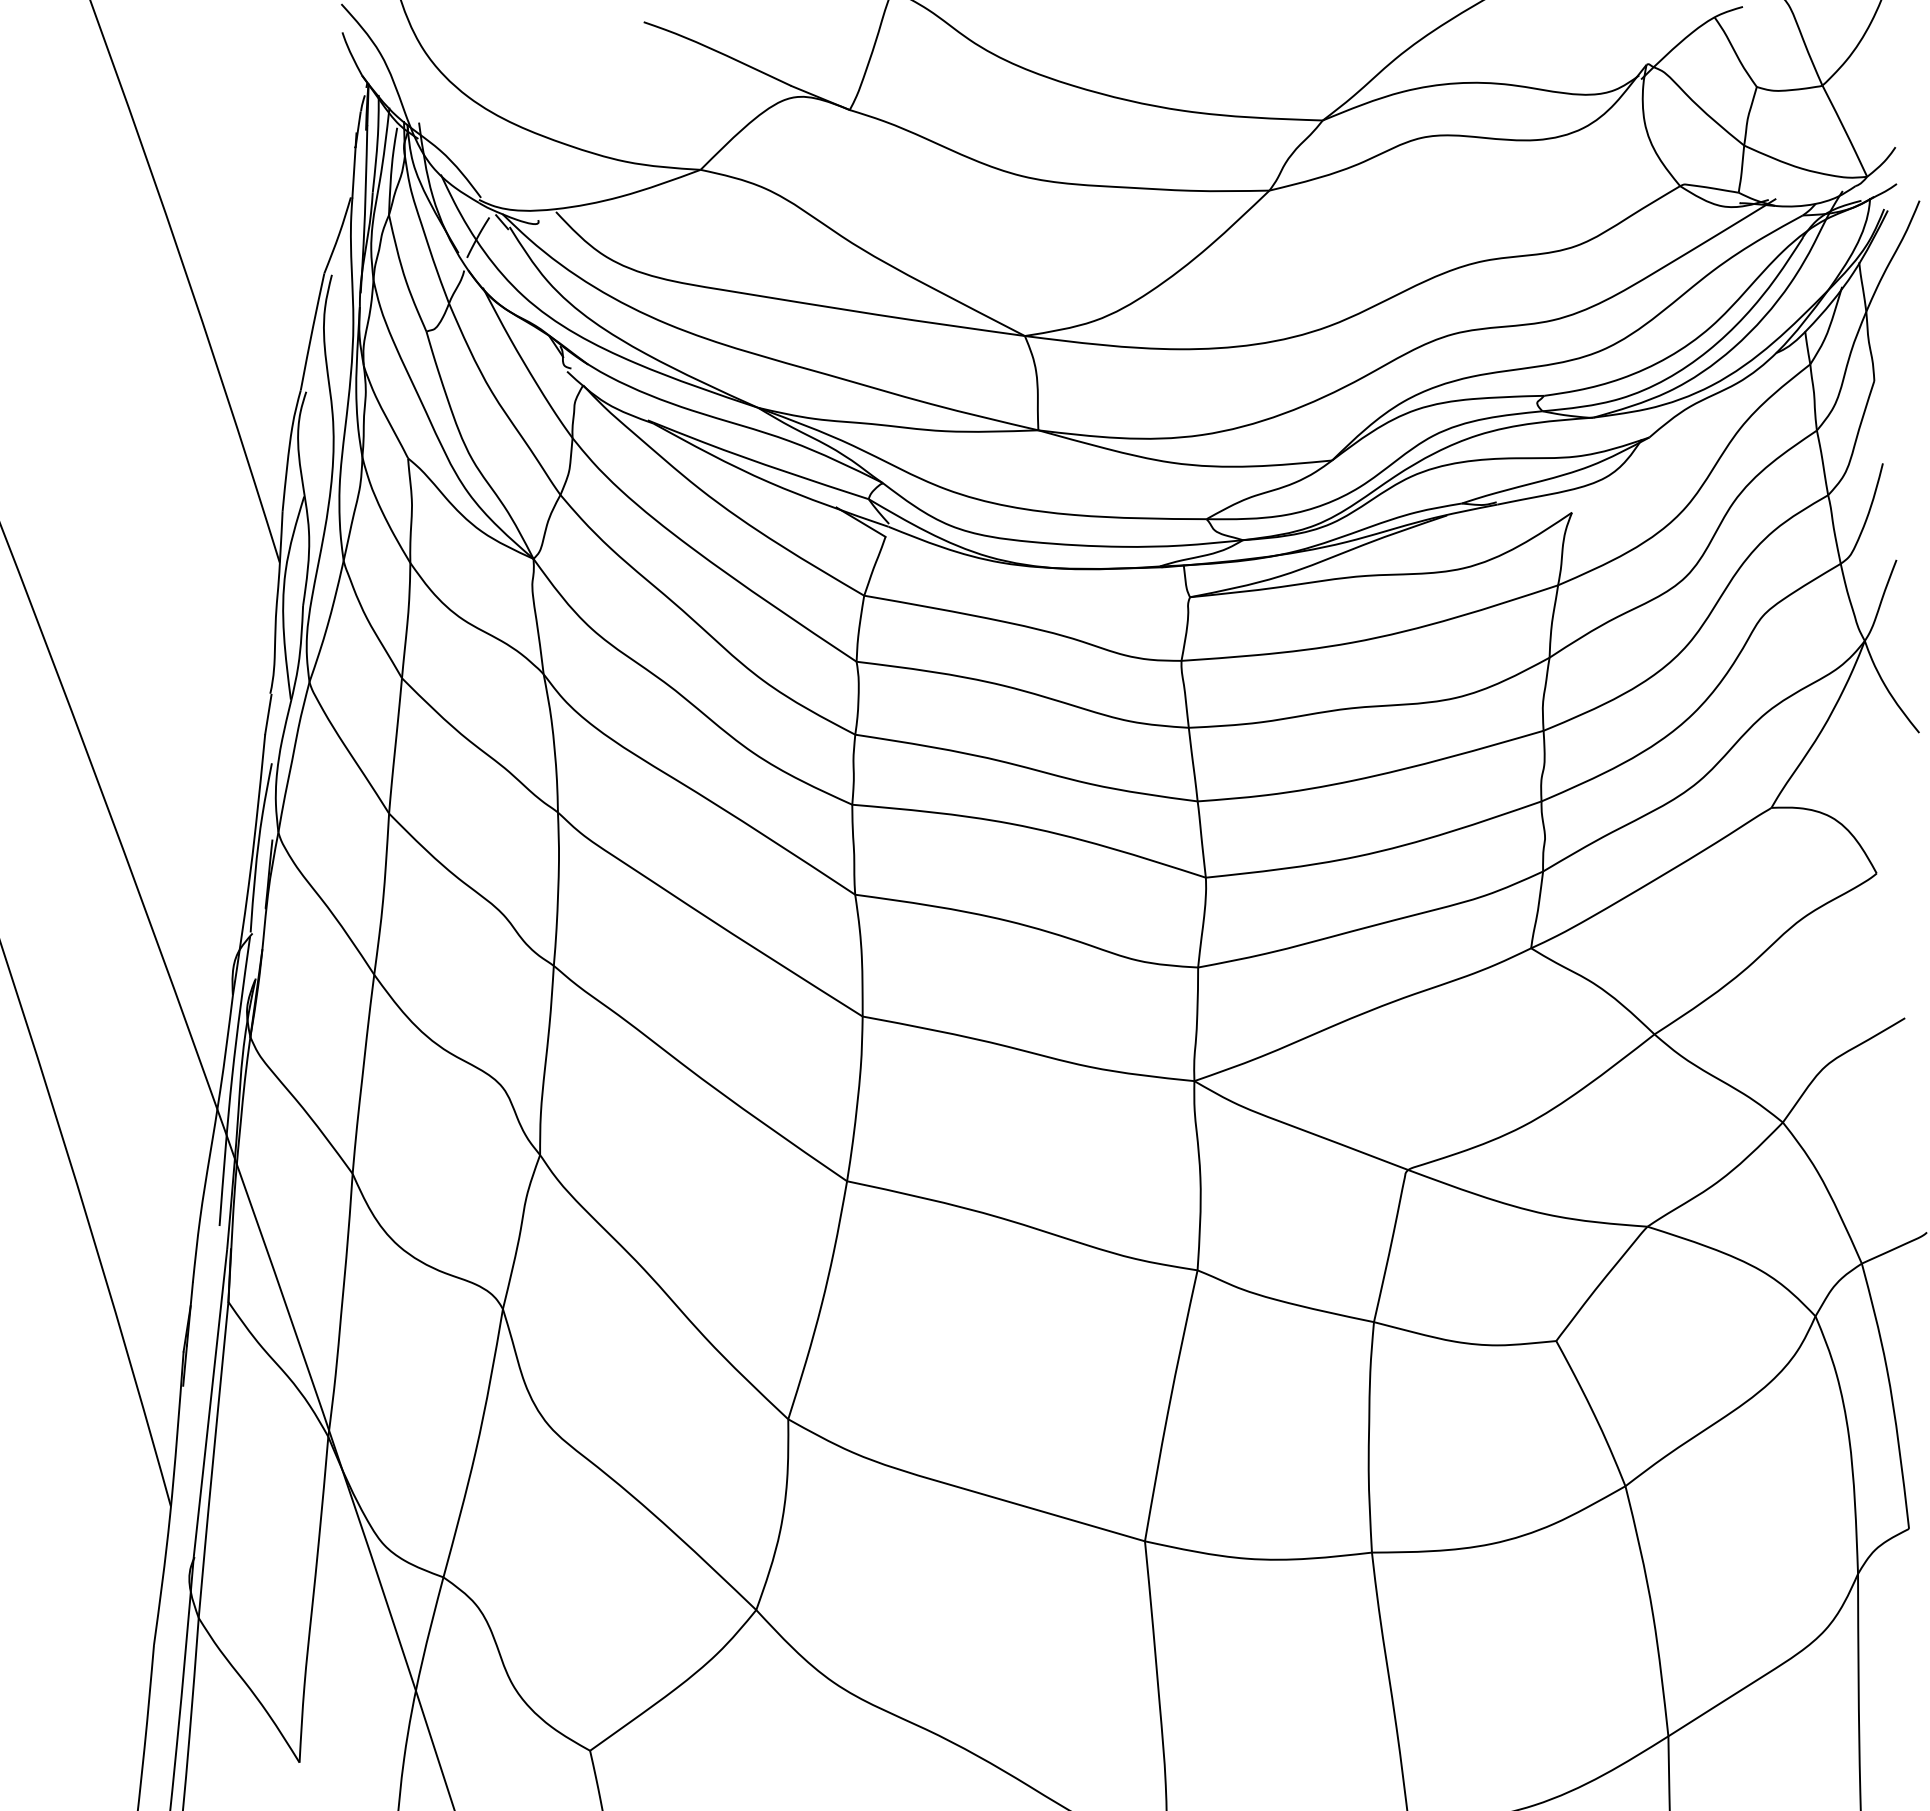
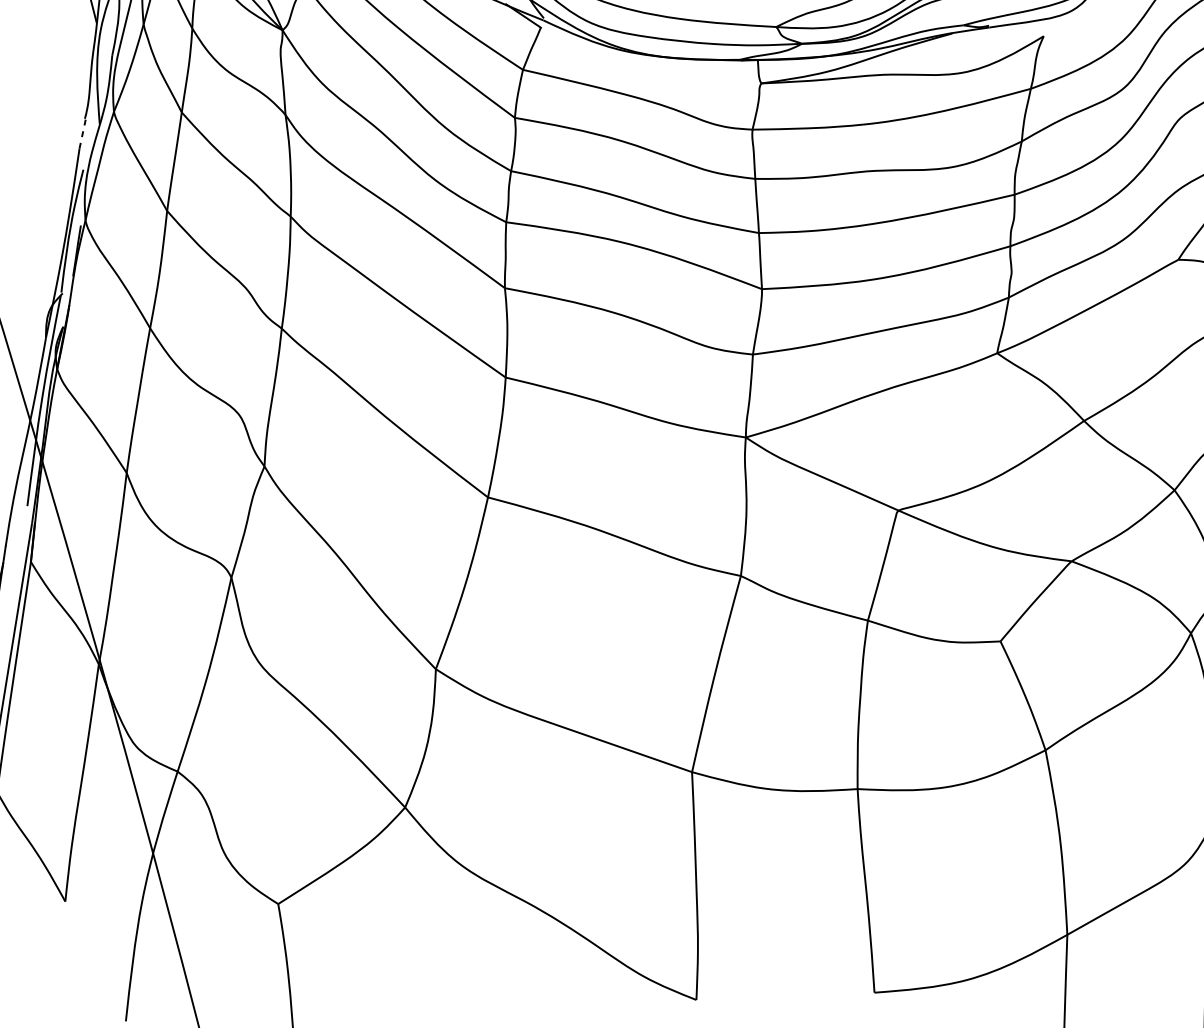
line: (268, 715) -> (82, 134), solid -> dashed

